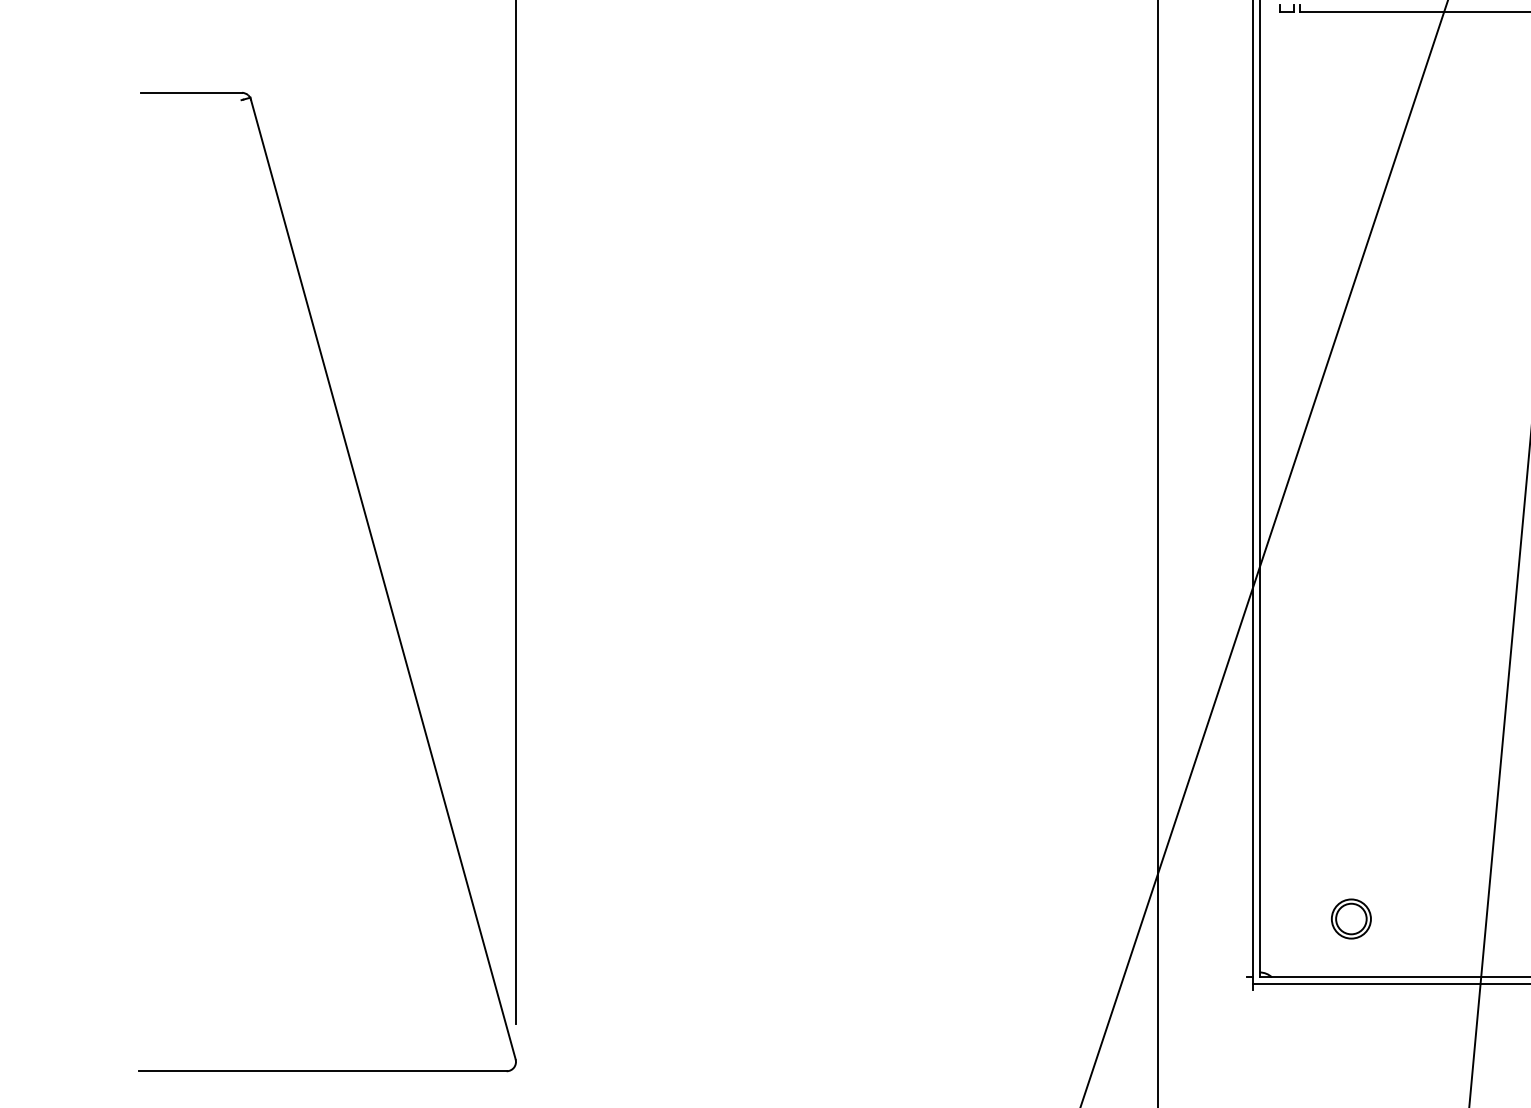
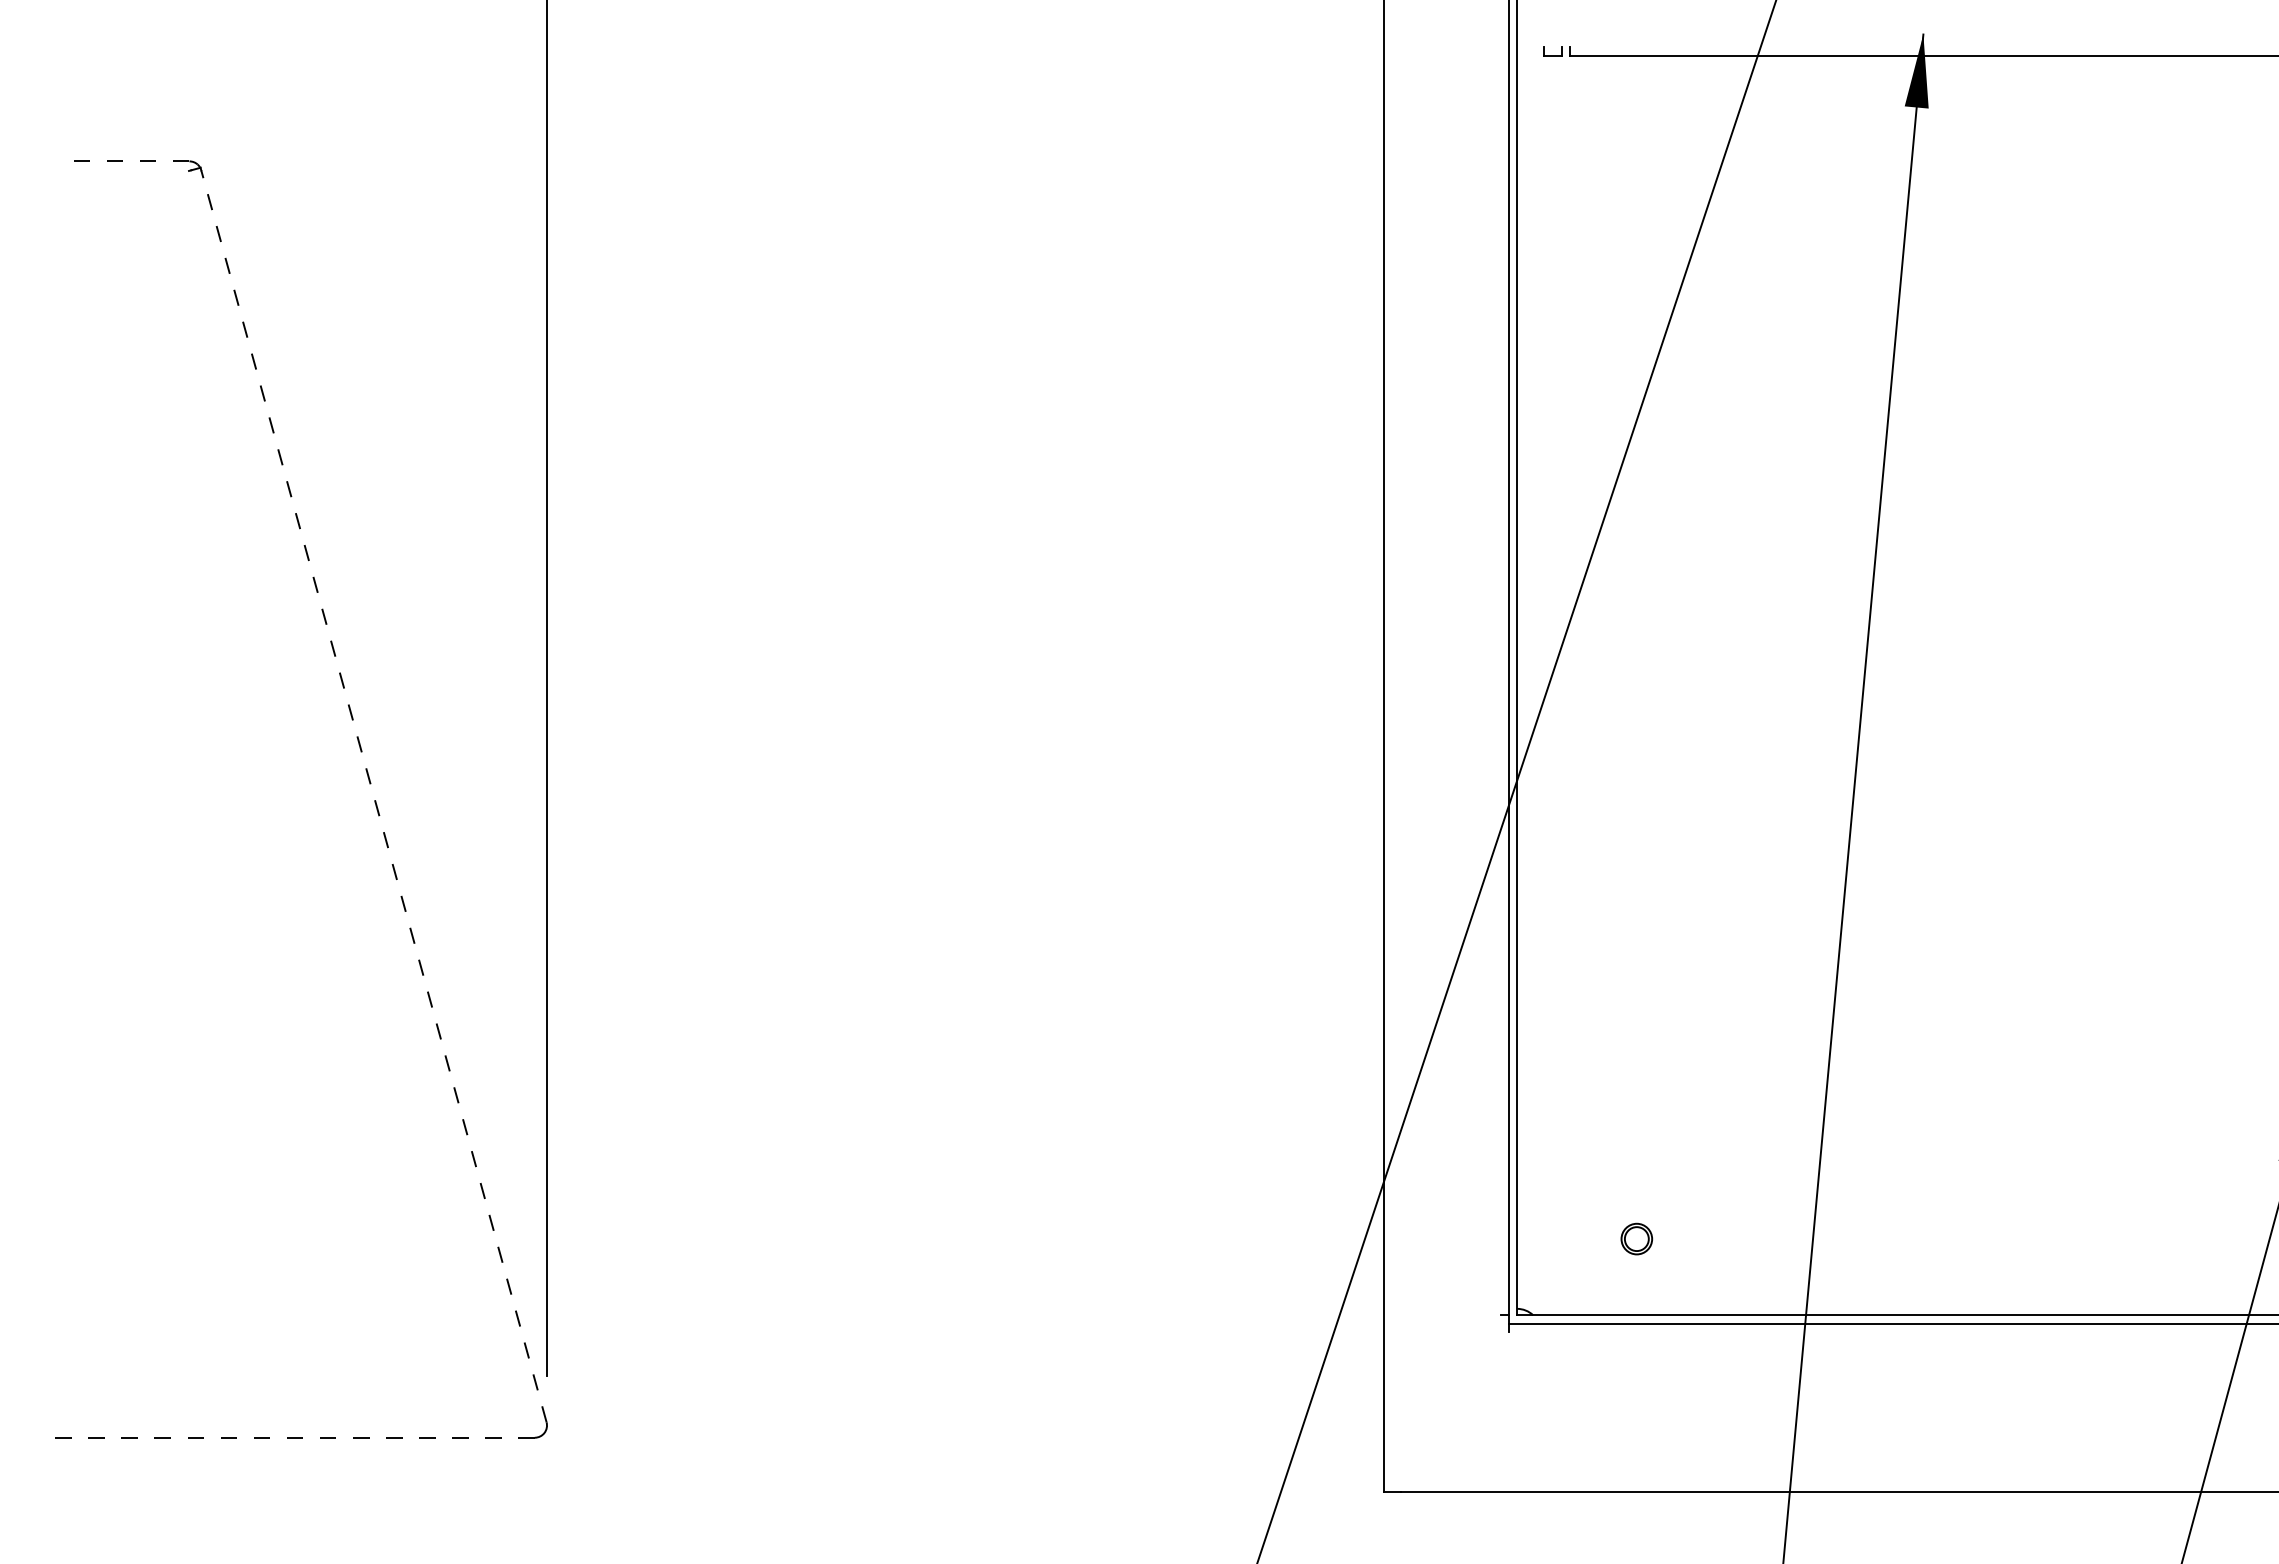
line: (191, 92) -> (123, 161), solid -> dashed
line: (382, 578) -> (373, 795), solid -> dashed
part: (1351, 918) -> (1636, 1238), size x0.6
line: (323, 1071) -> (295, 1437), solid -> dashed

